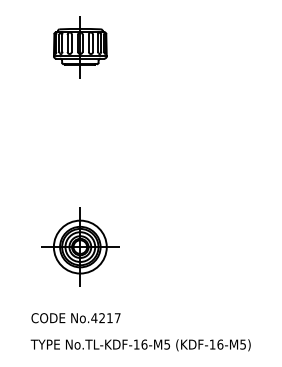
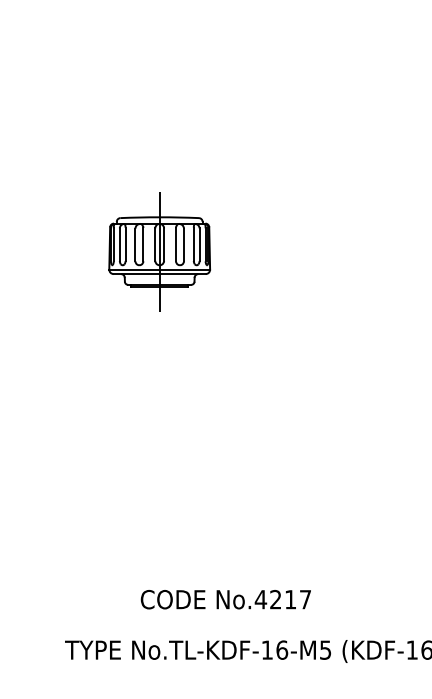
part: (80, 47) -> (159, 252), moved
part: (80, 246) -> (159, 462), removed
text: (75, 318) -> (224, 600), moved

